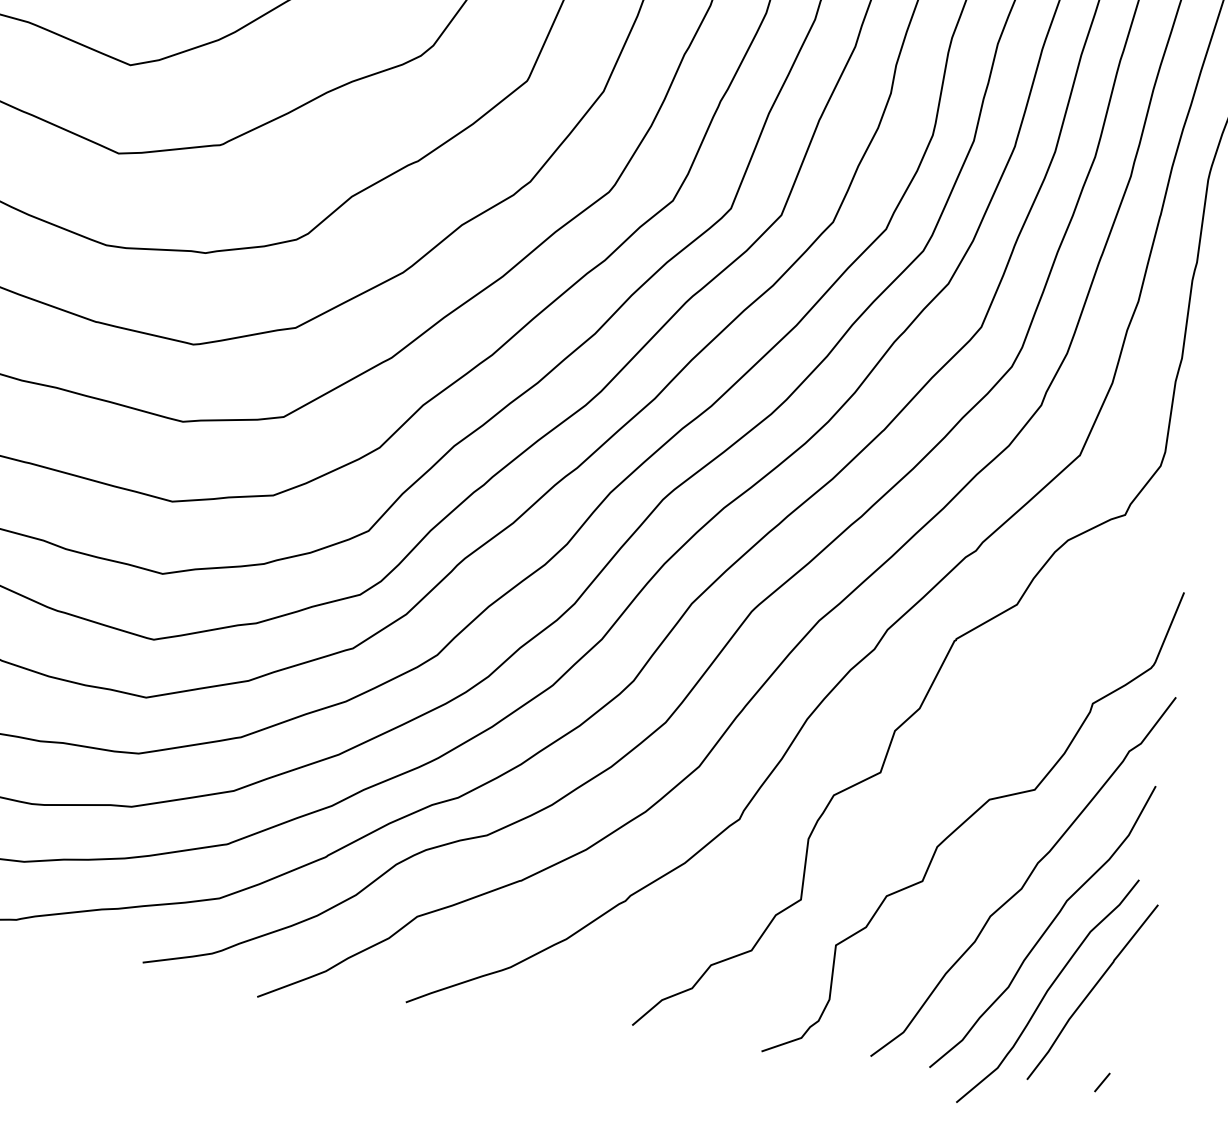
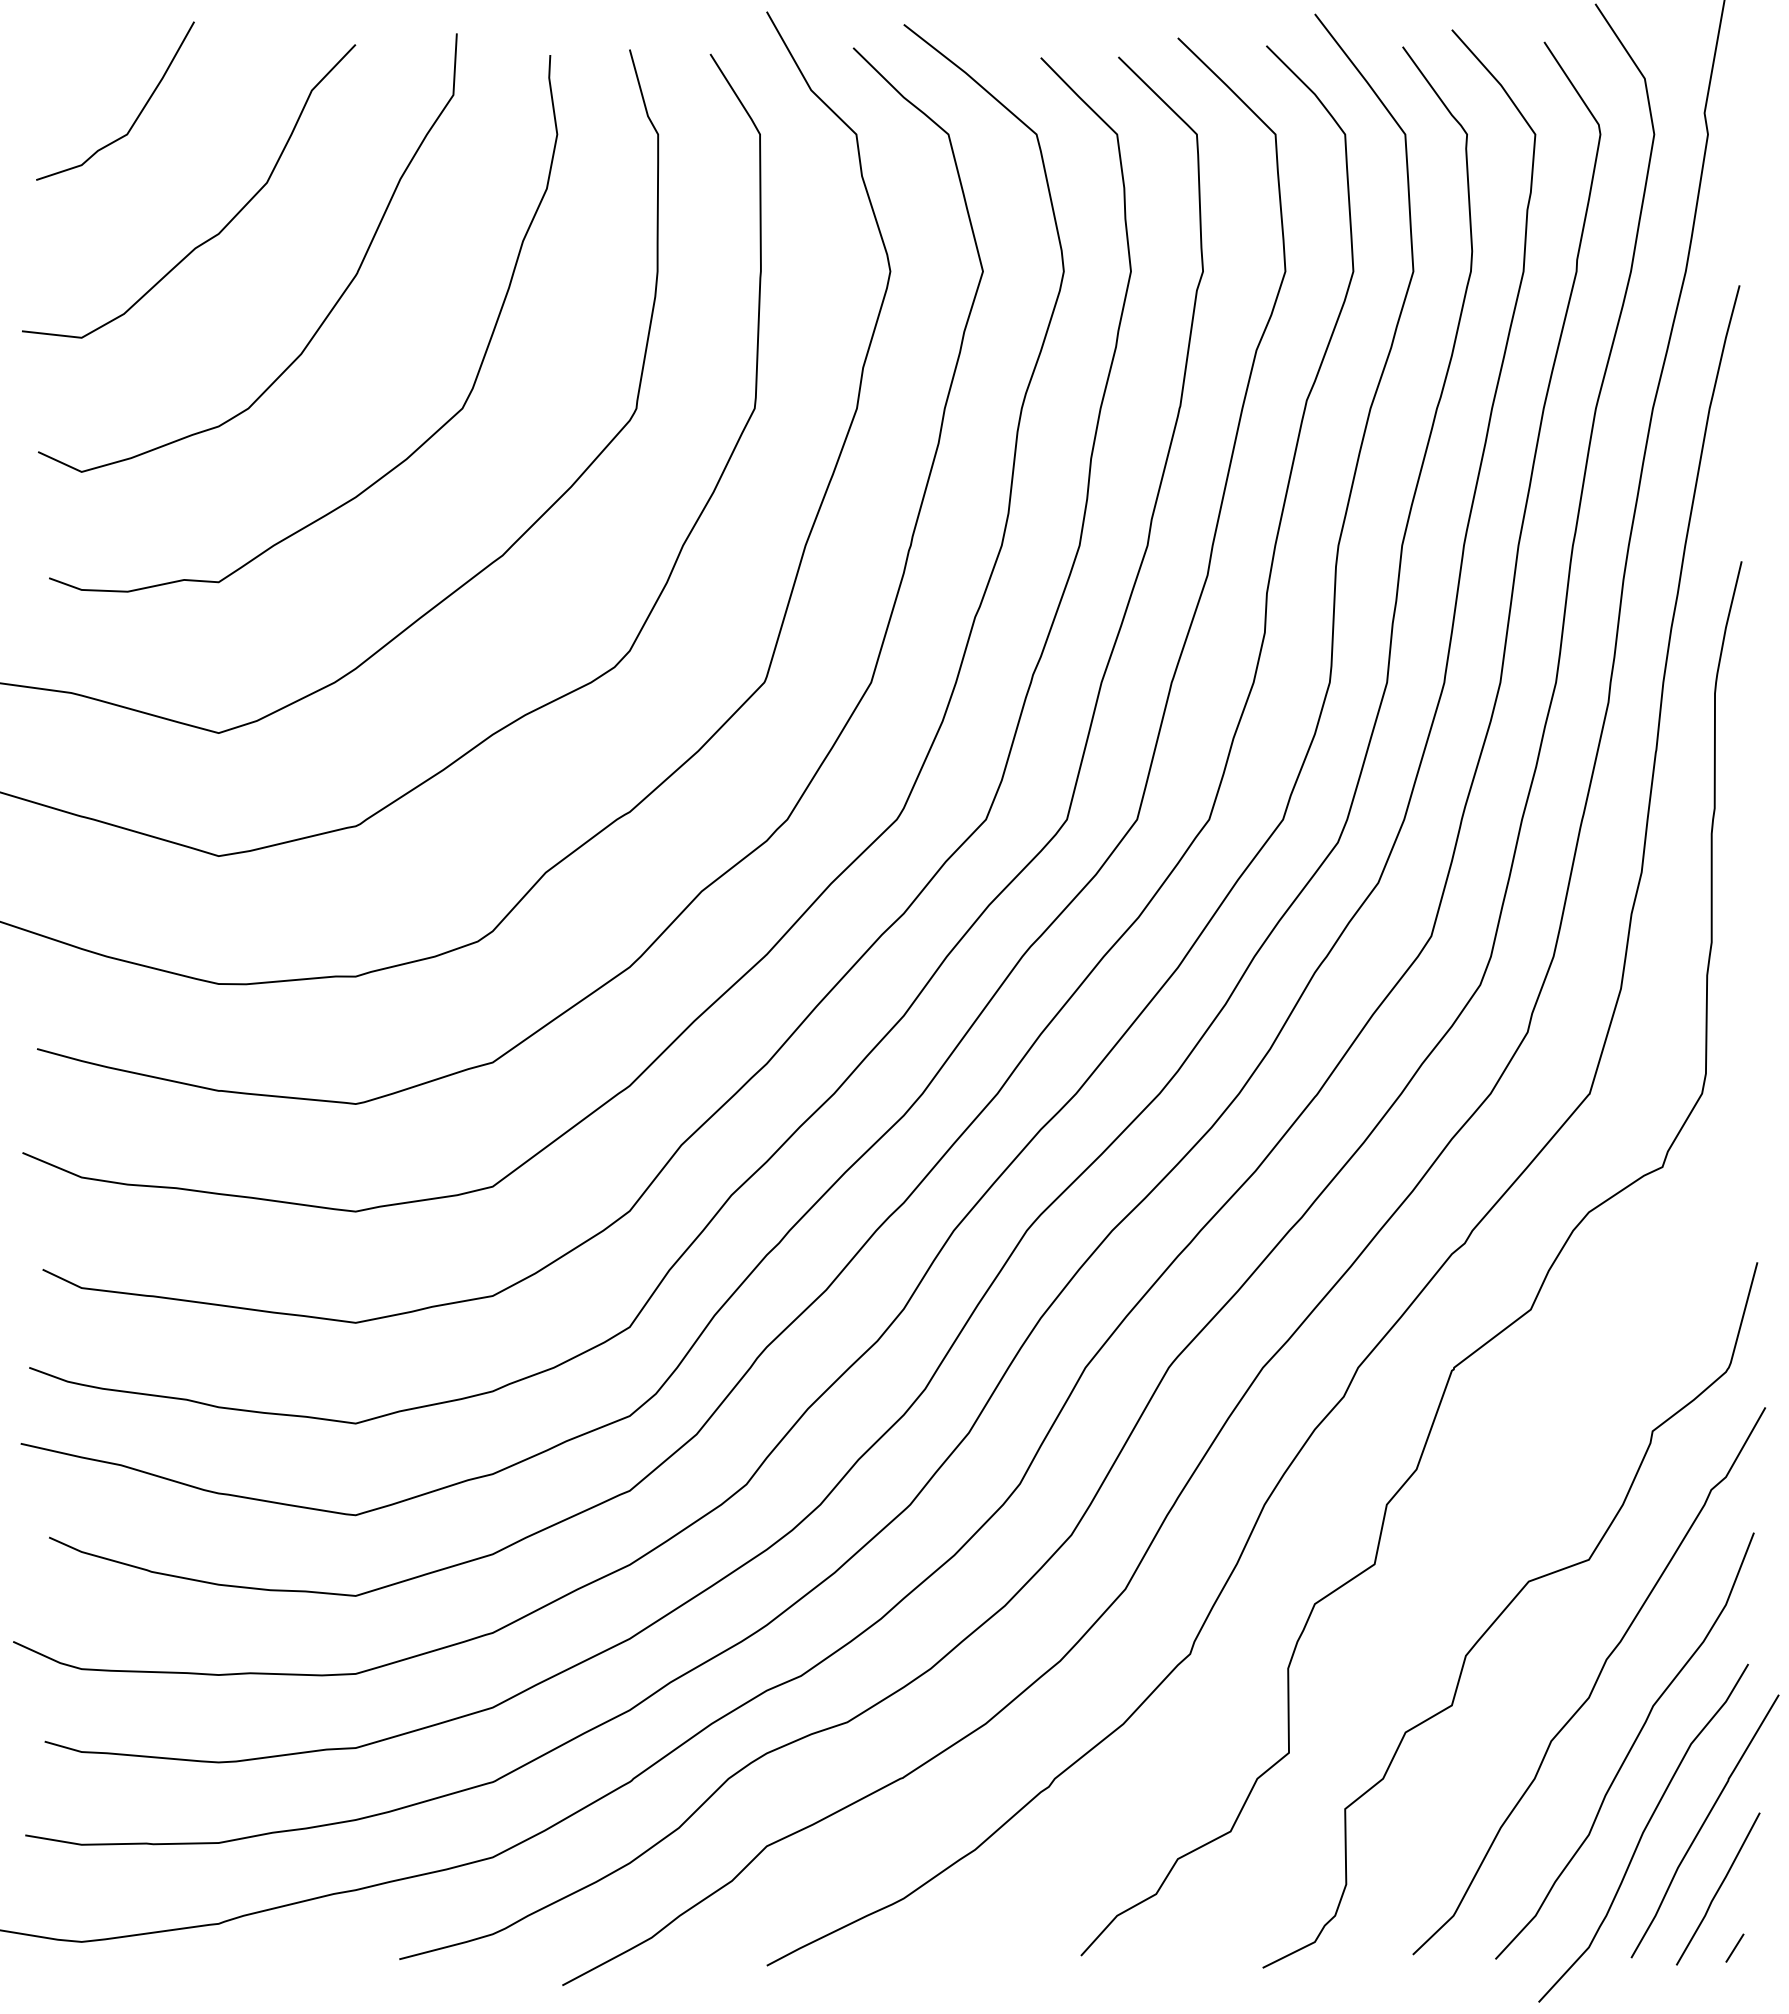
line: (1096, 1038) -> (1718, 1888), added

